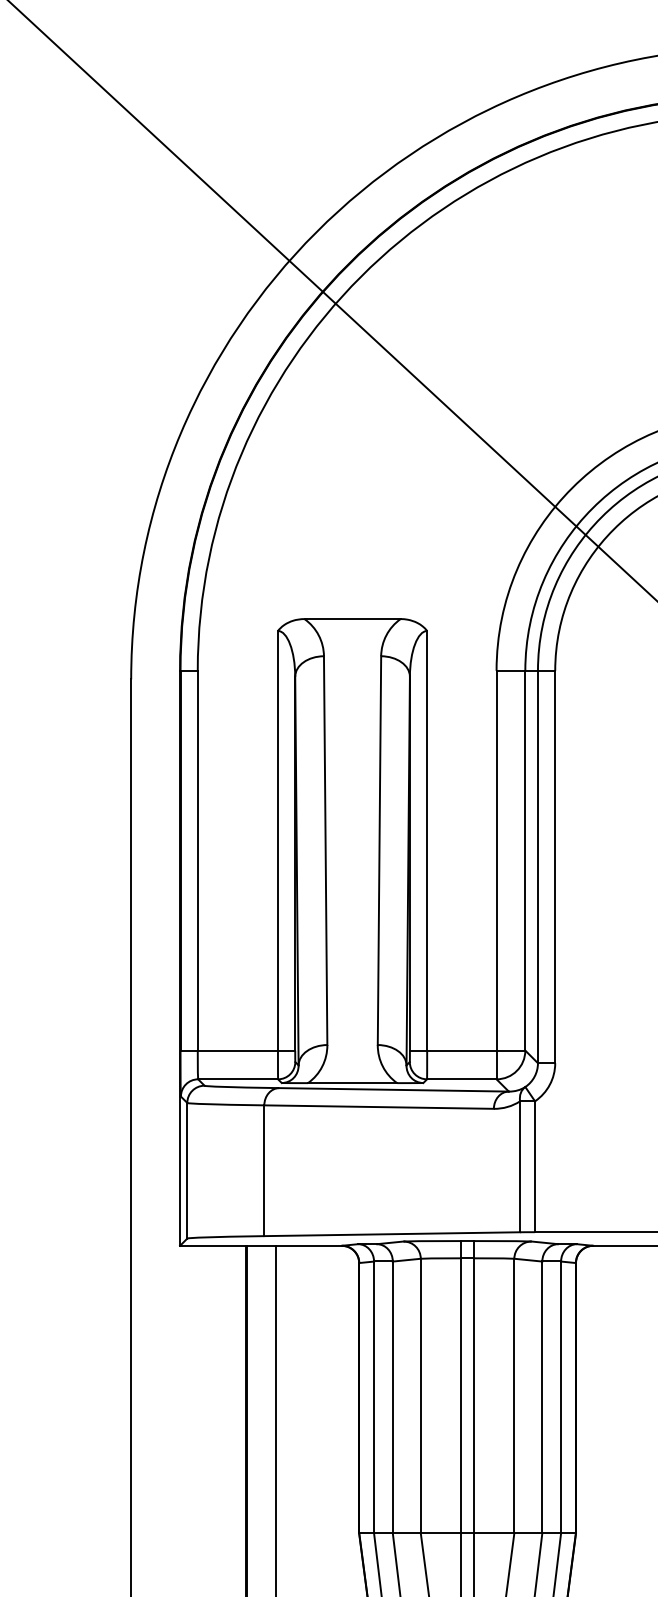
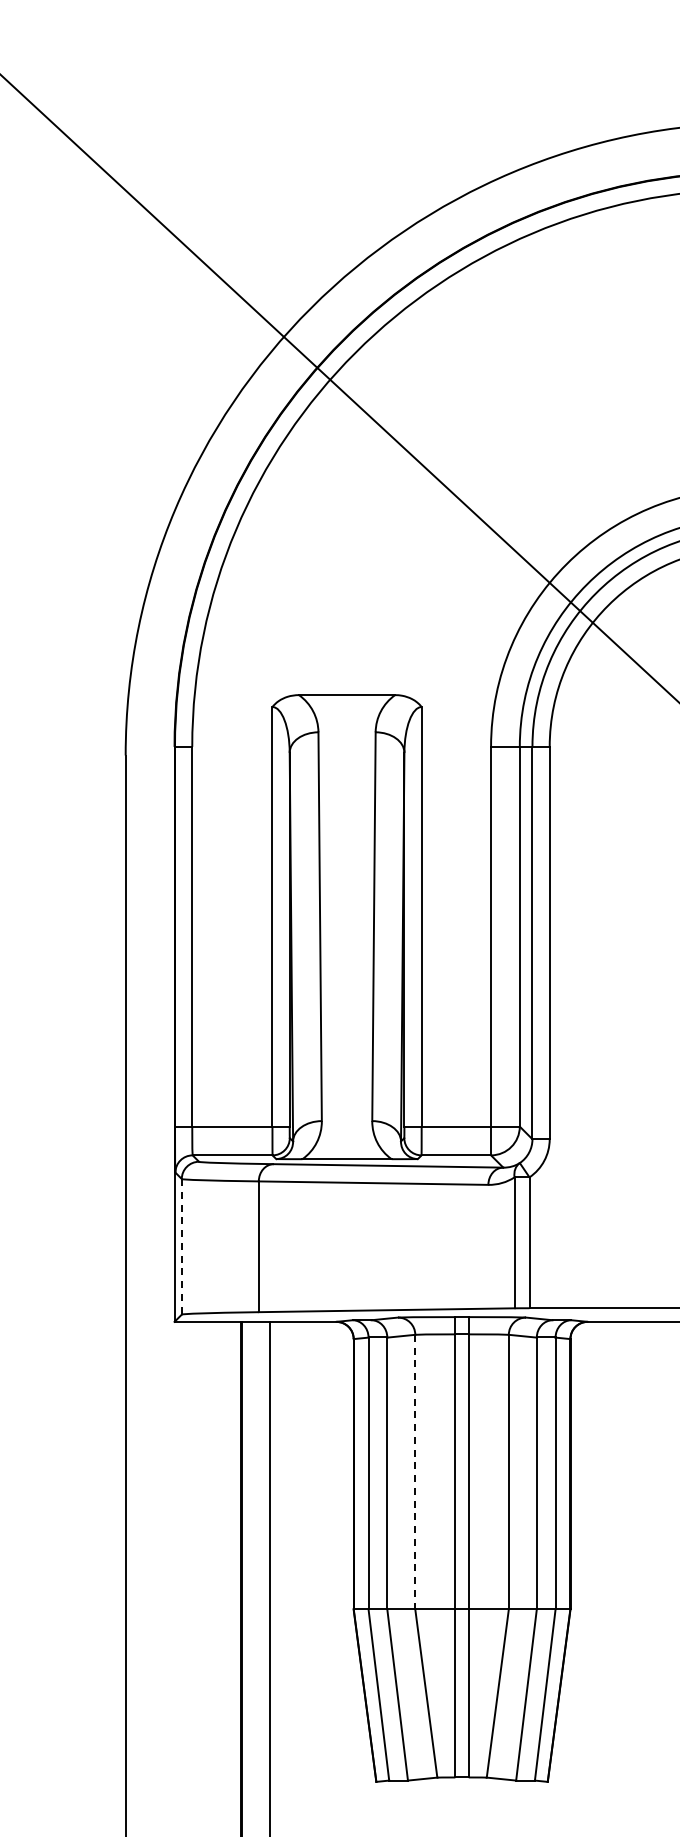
line: (187, 1170) -> (181, 1246), solid -> dashed
line: (421, 1396) -> (415, 1472), solid -> dashed

